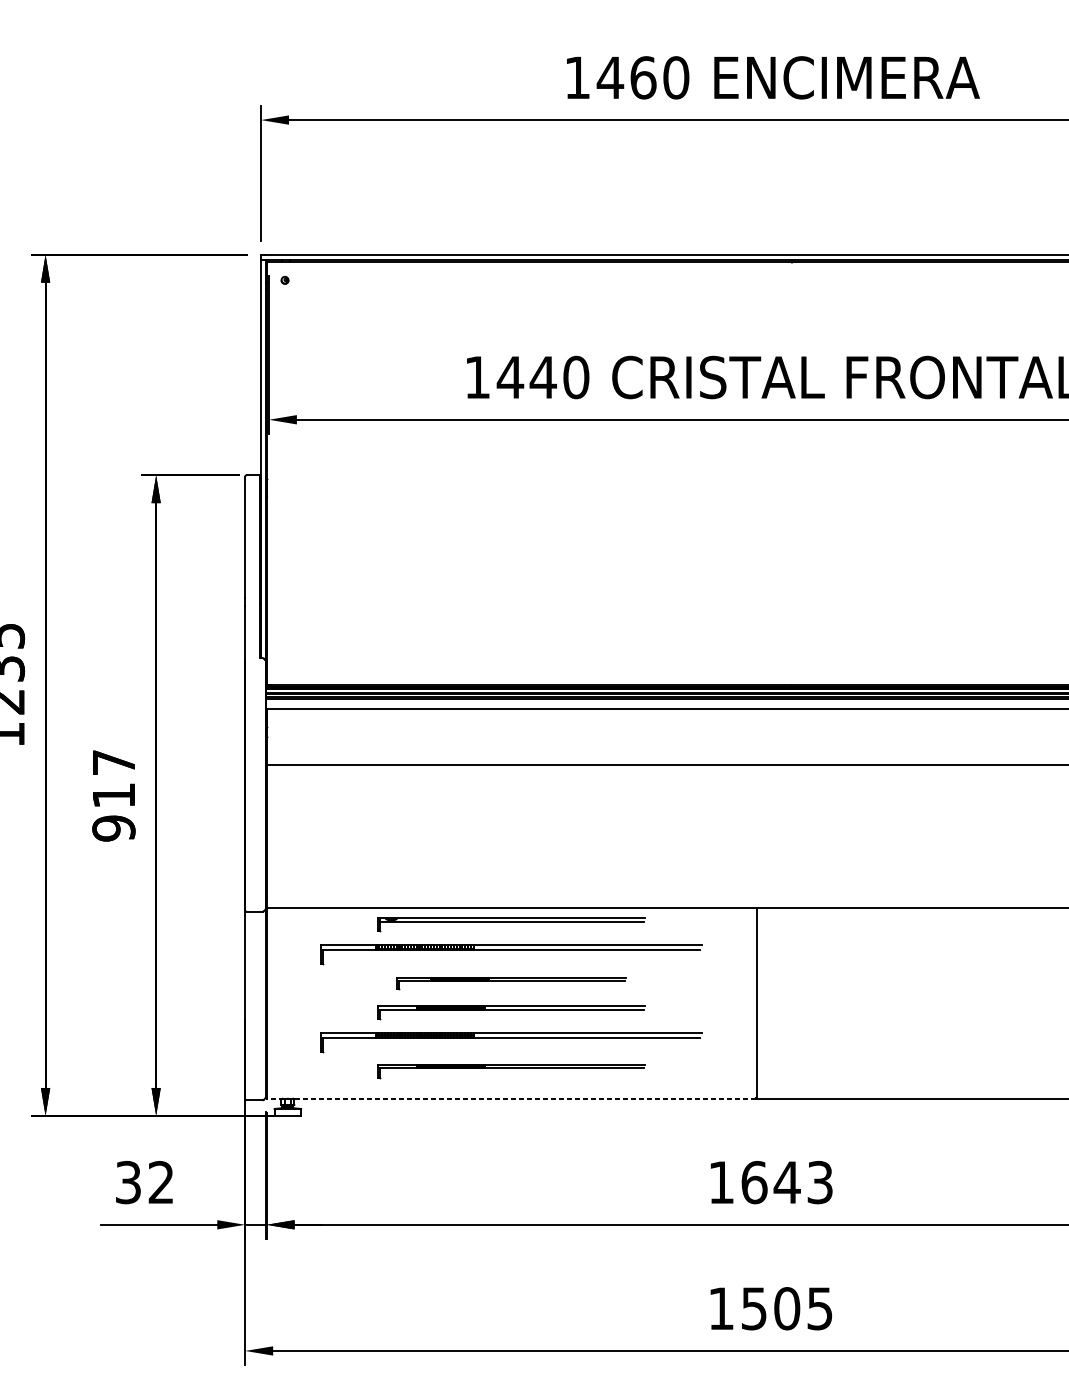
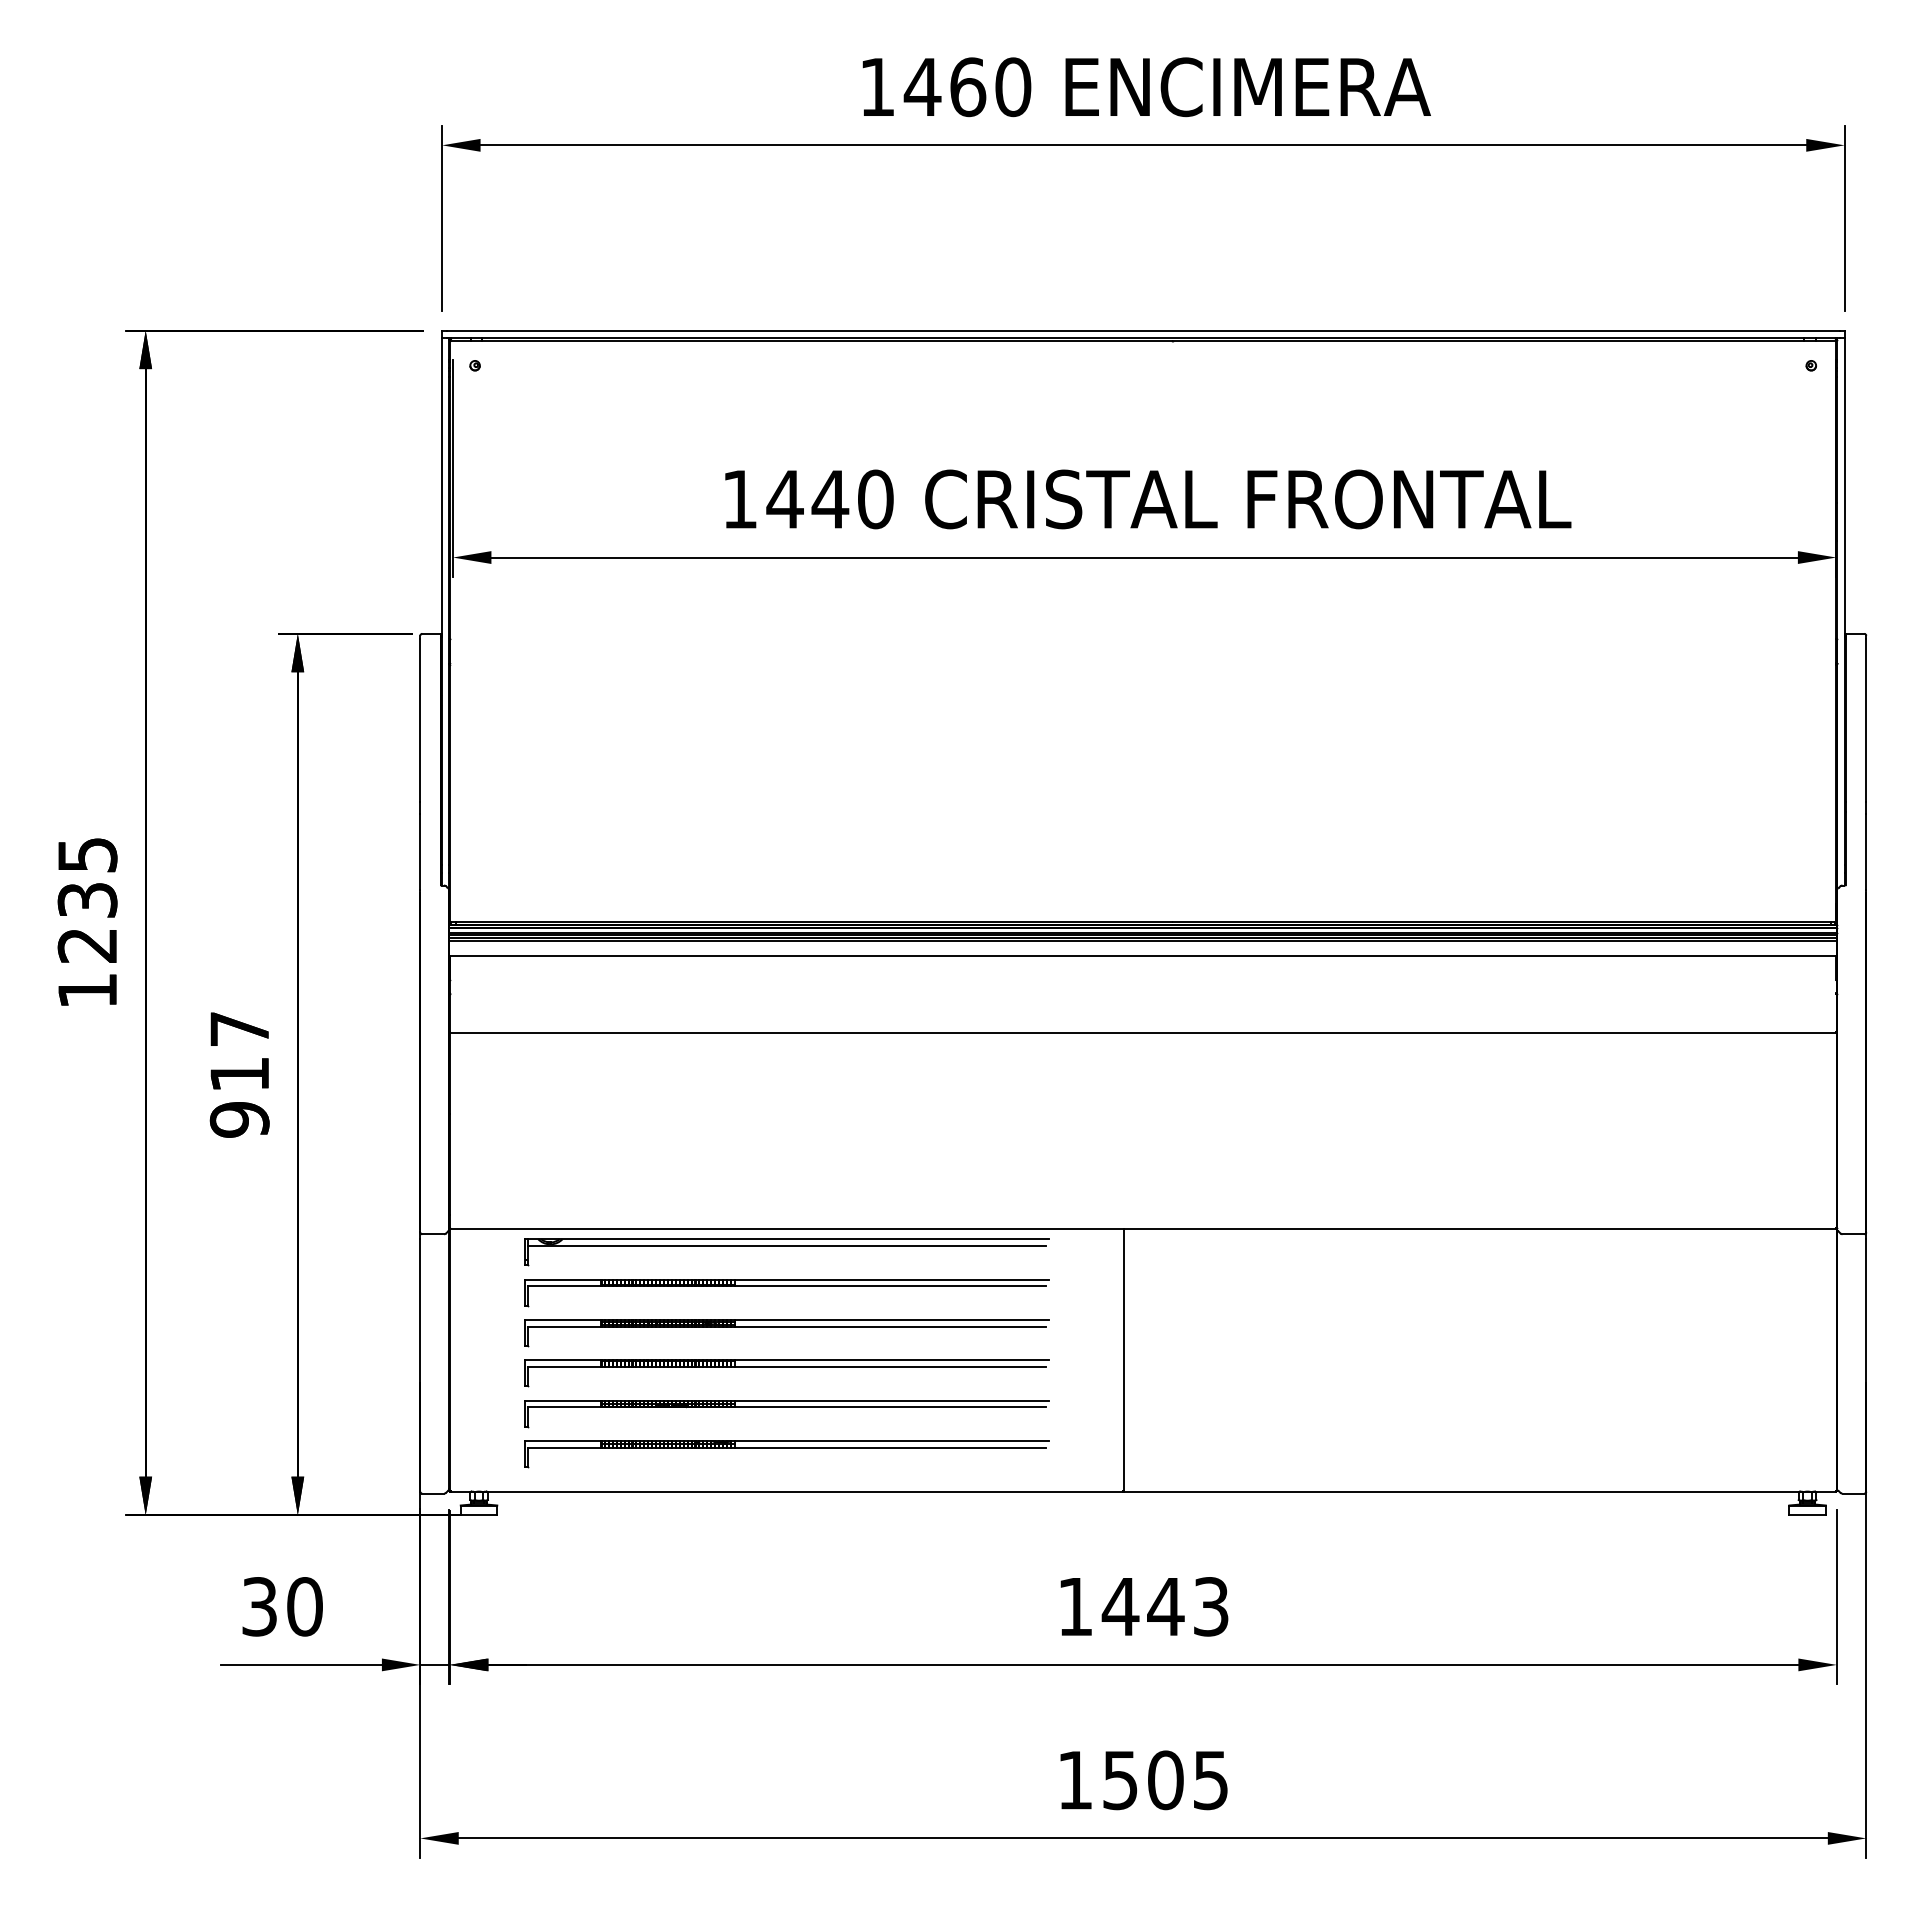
part: (511, 924) -> (786, 1252), size x1.43
part: (511, 983) -> (786, 1333), size x1.67
part: (511, 1012) -> (786, 1373), size x1.43
part: (511, 1071) -> (786, 1454), size x1.43
line: (511, 1098) -> (786, 1491), dashed -> solid
text: (161, 1182) -> (304, 1606), 32 -> 30
text: (754, 1182) -> (1120, 1606), 1643 -> 1443

